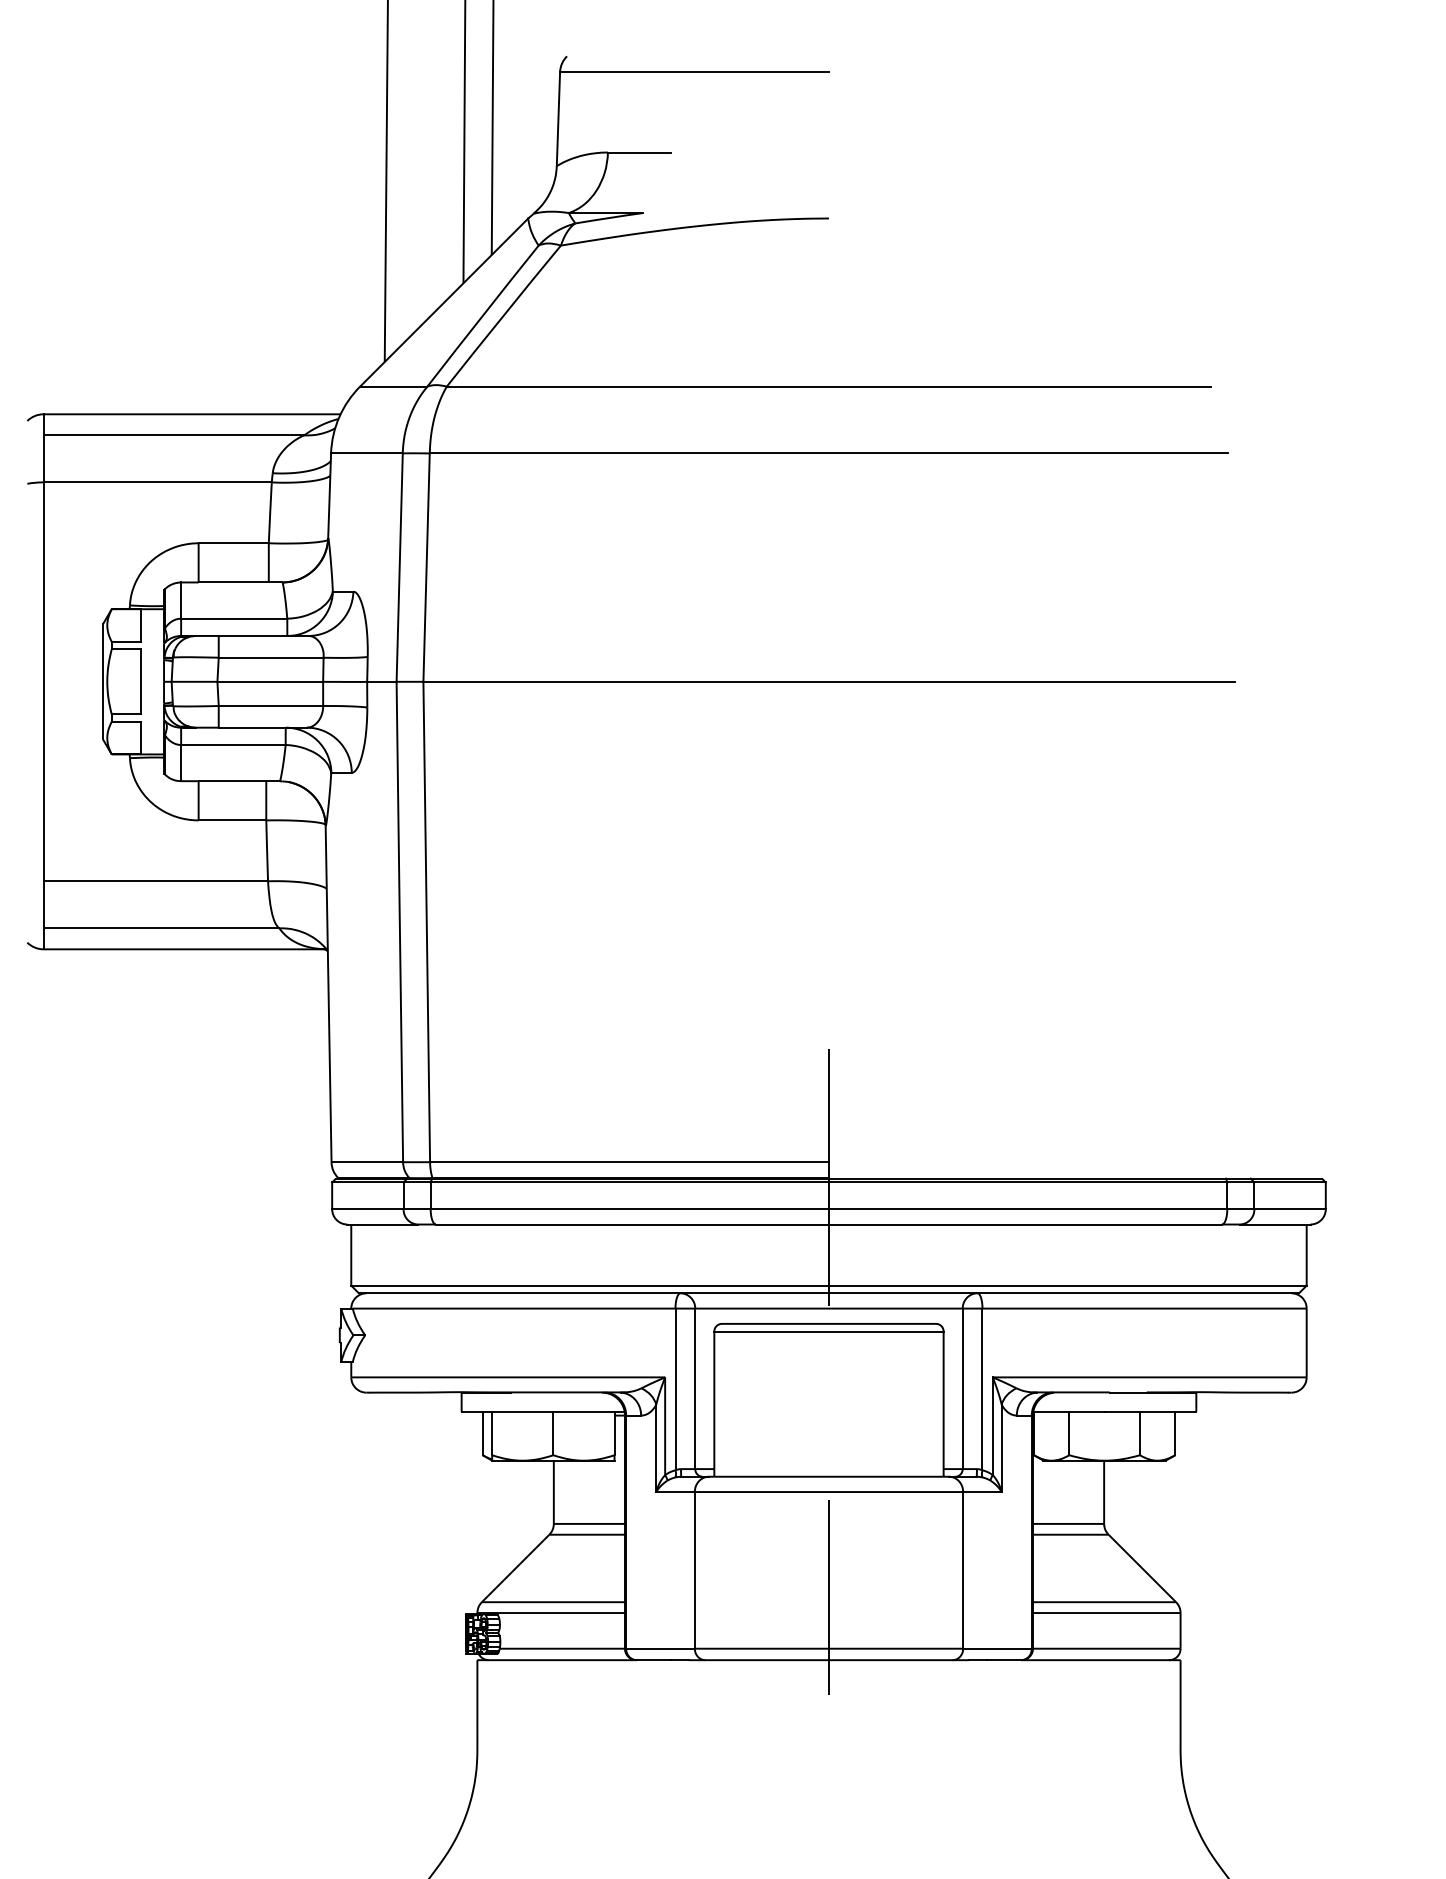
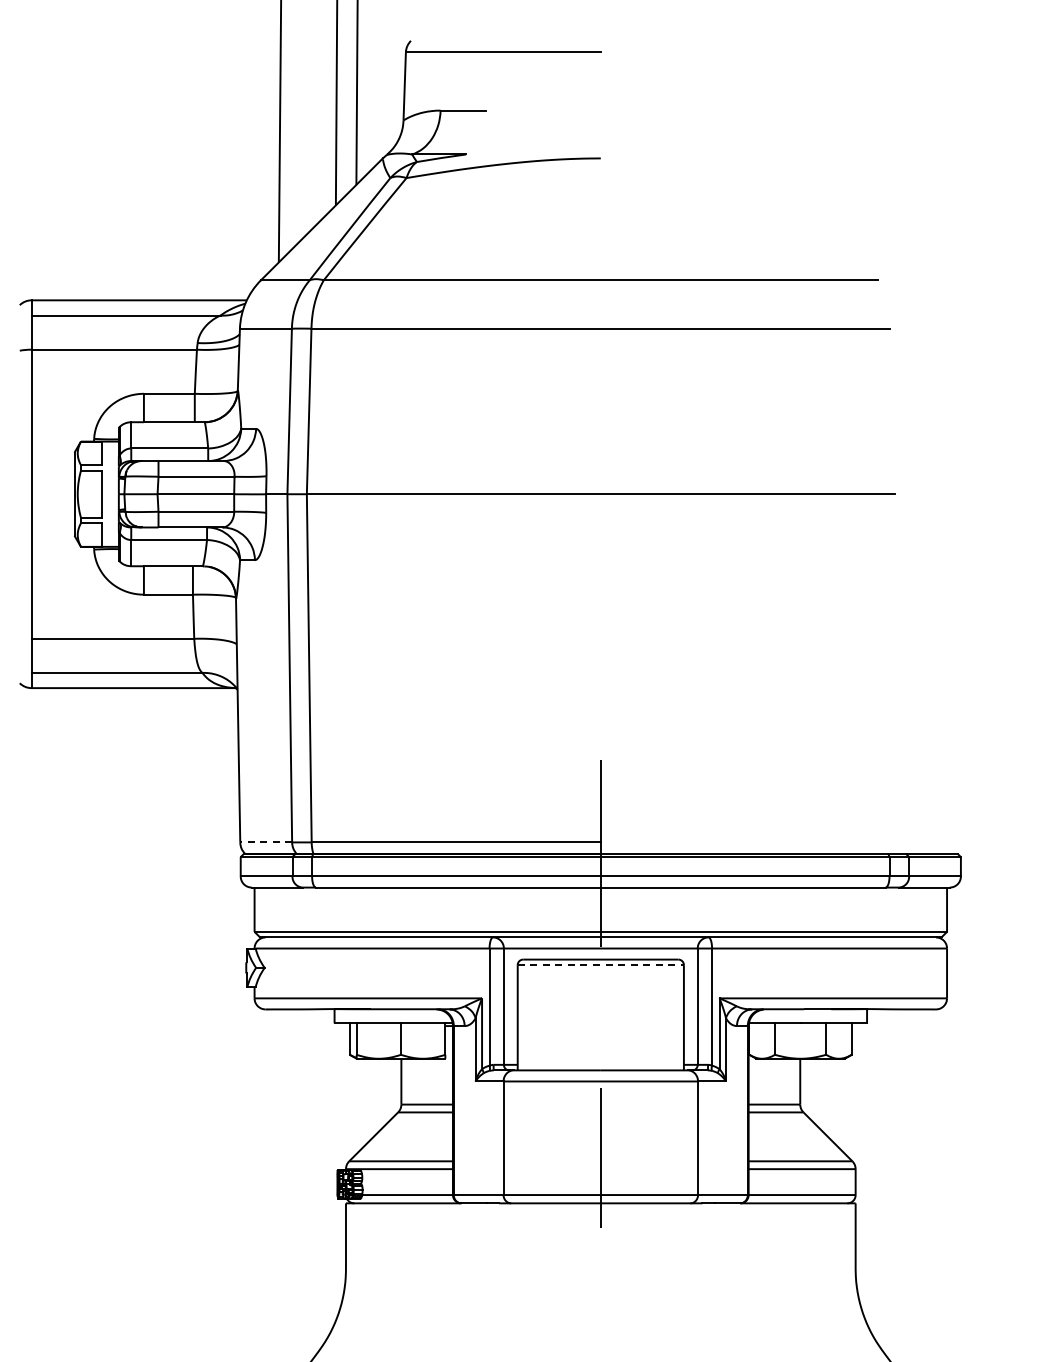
line: (367, 1162) -> (266, 842), solid -> dashed
line: (829, 1332) -> (601, 965), solid -> dashed

